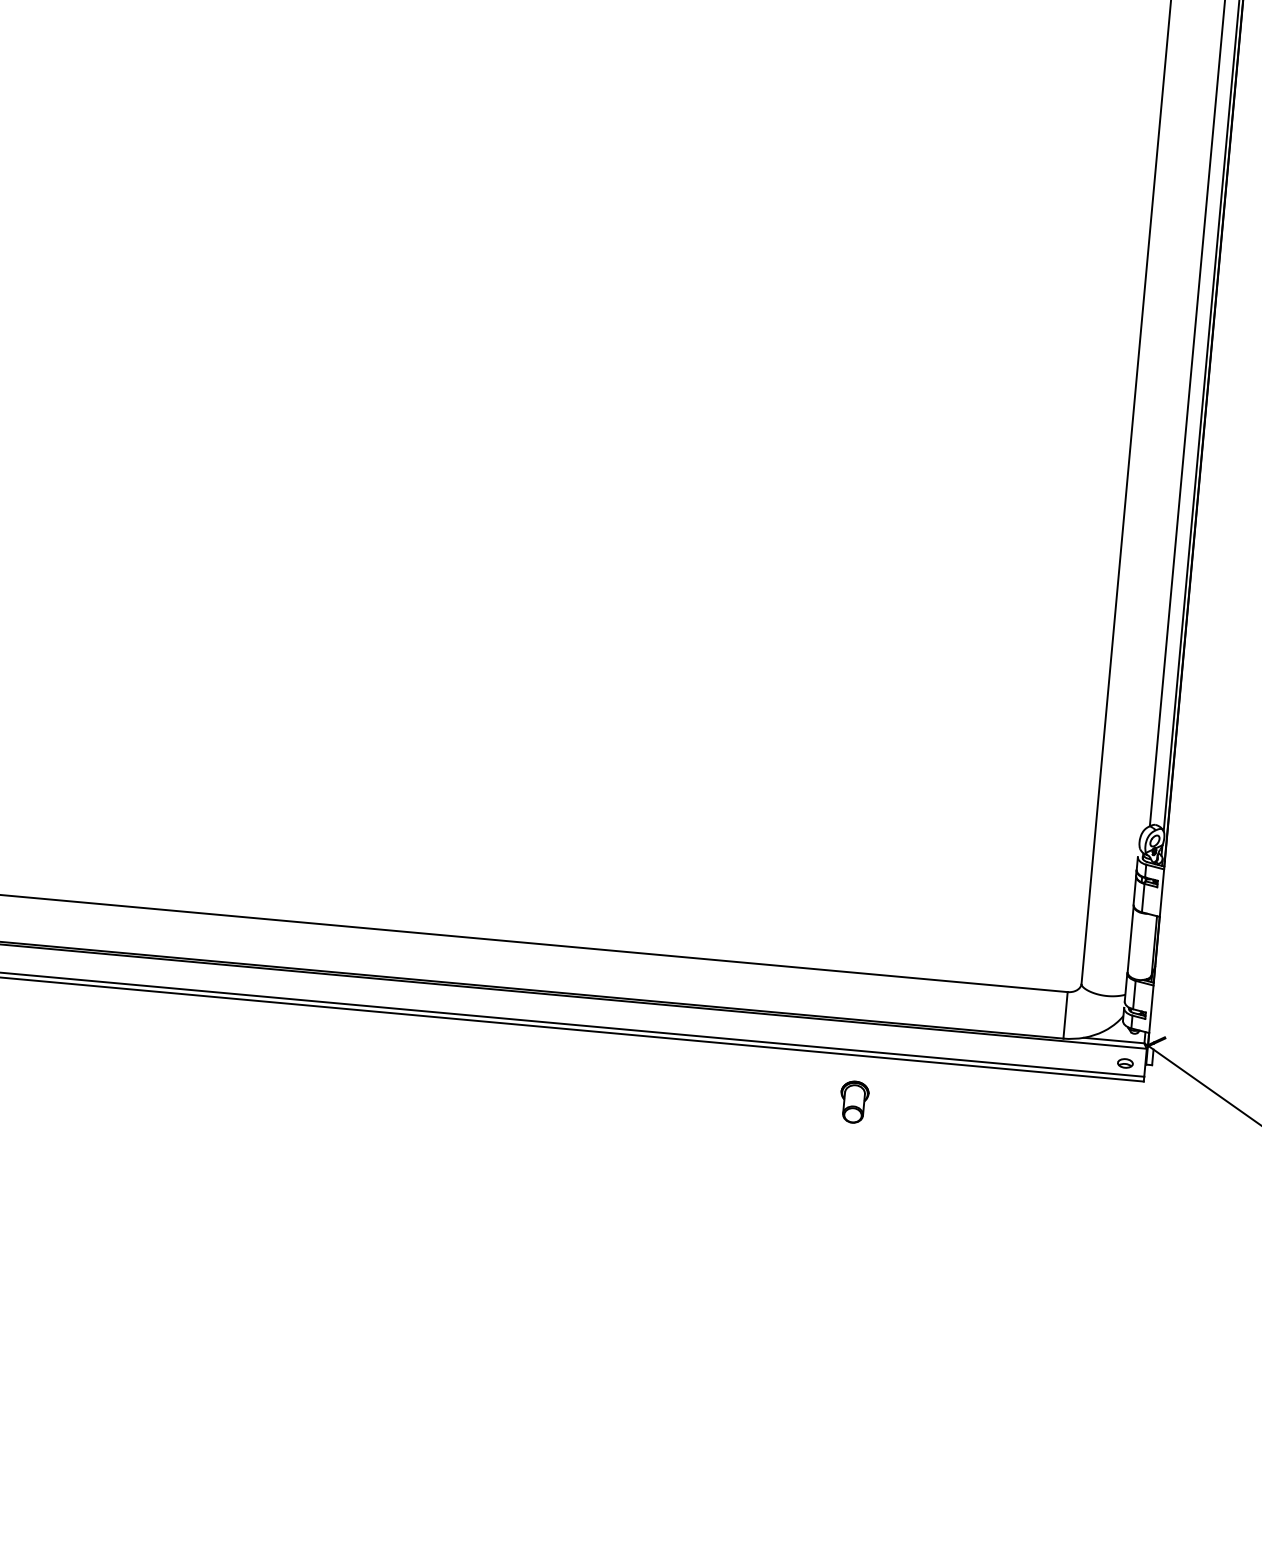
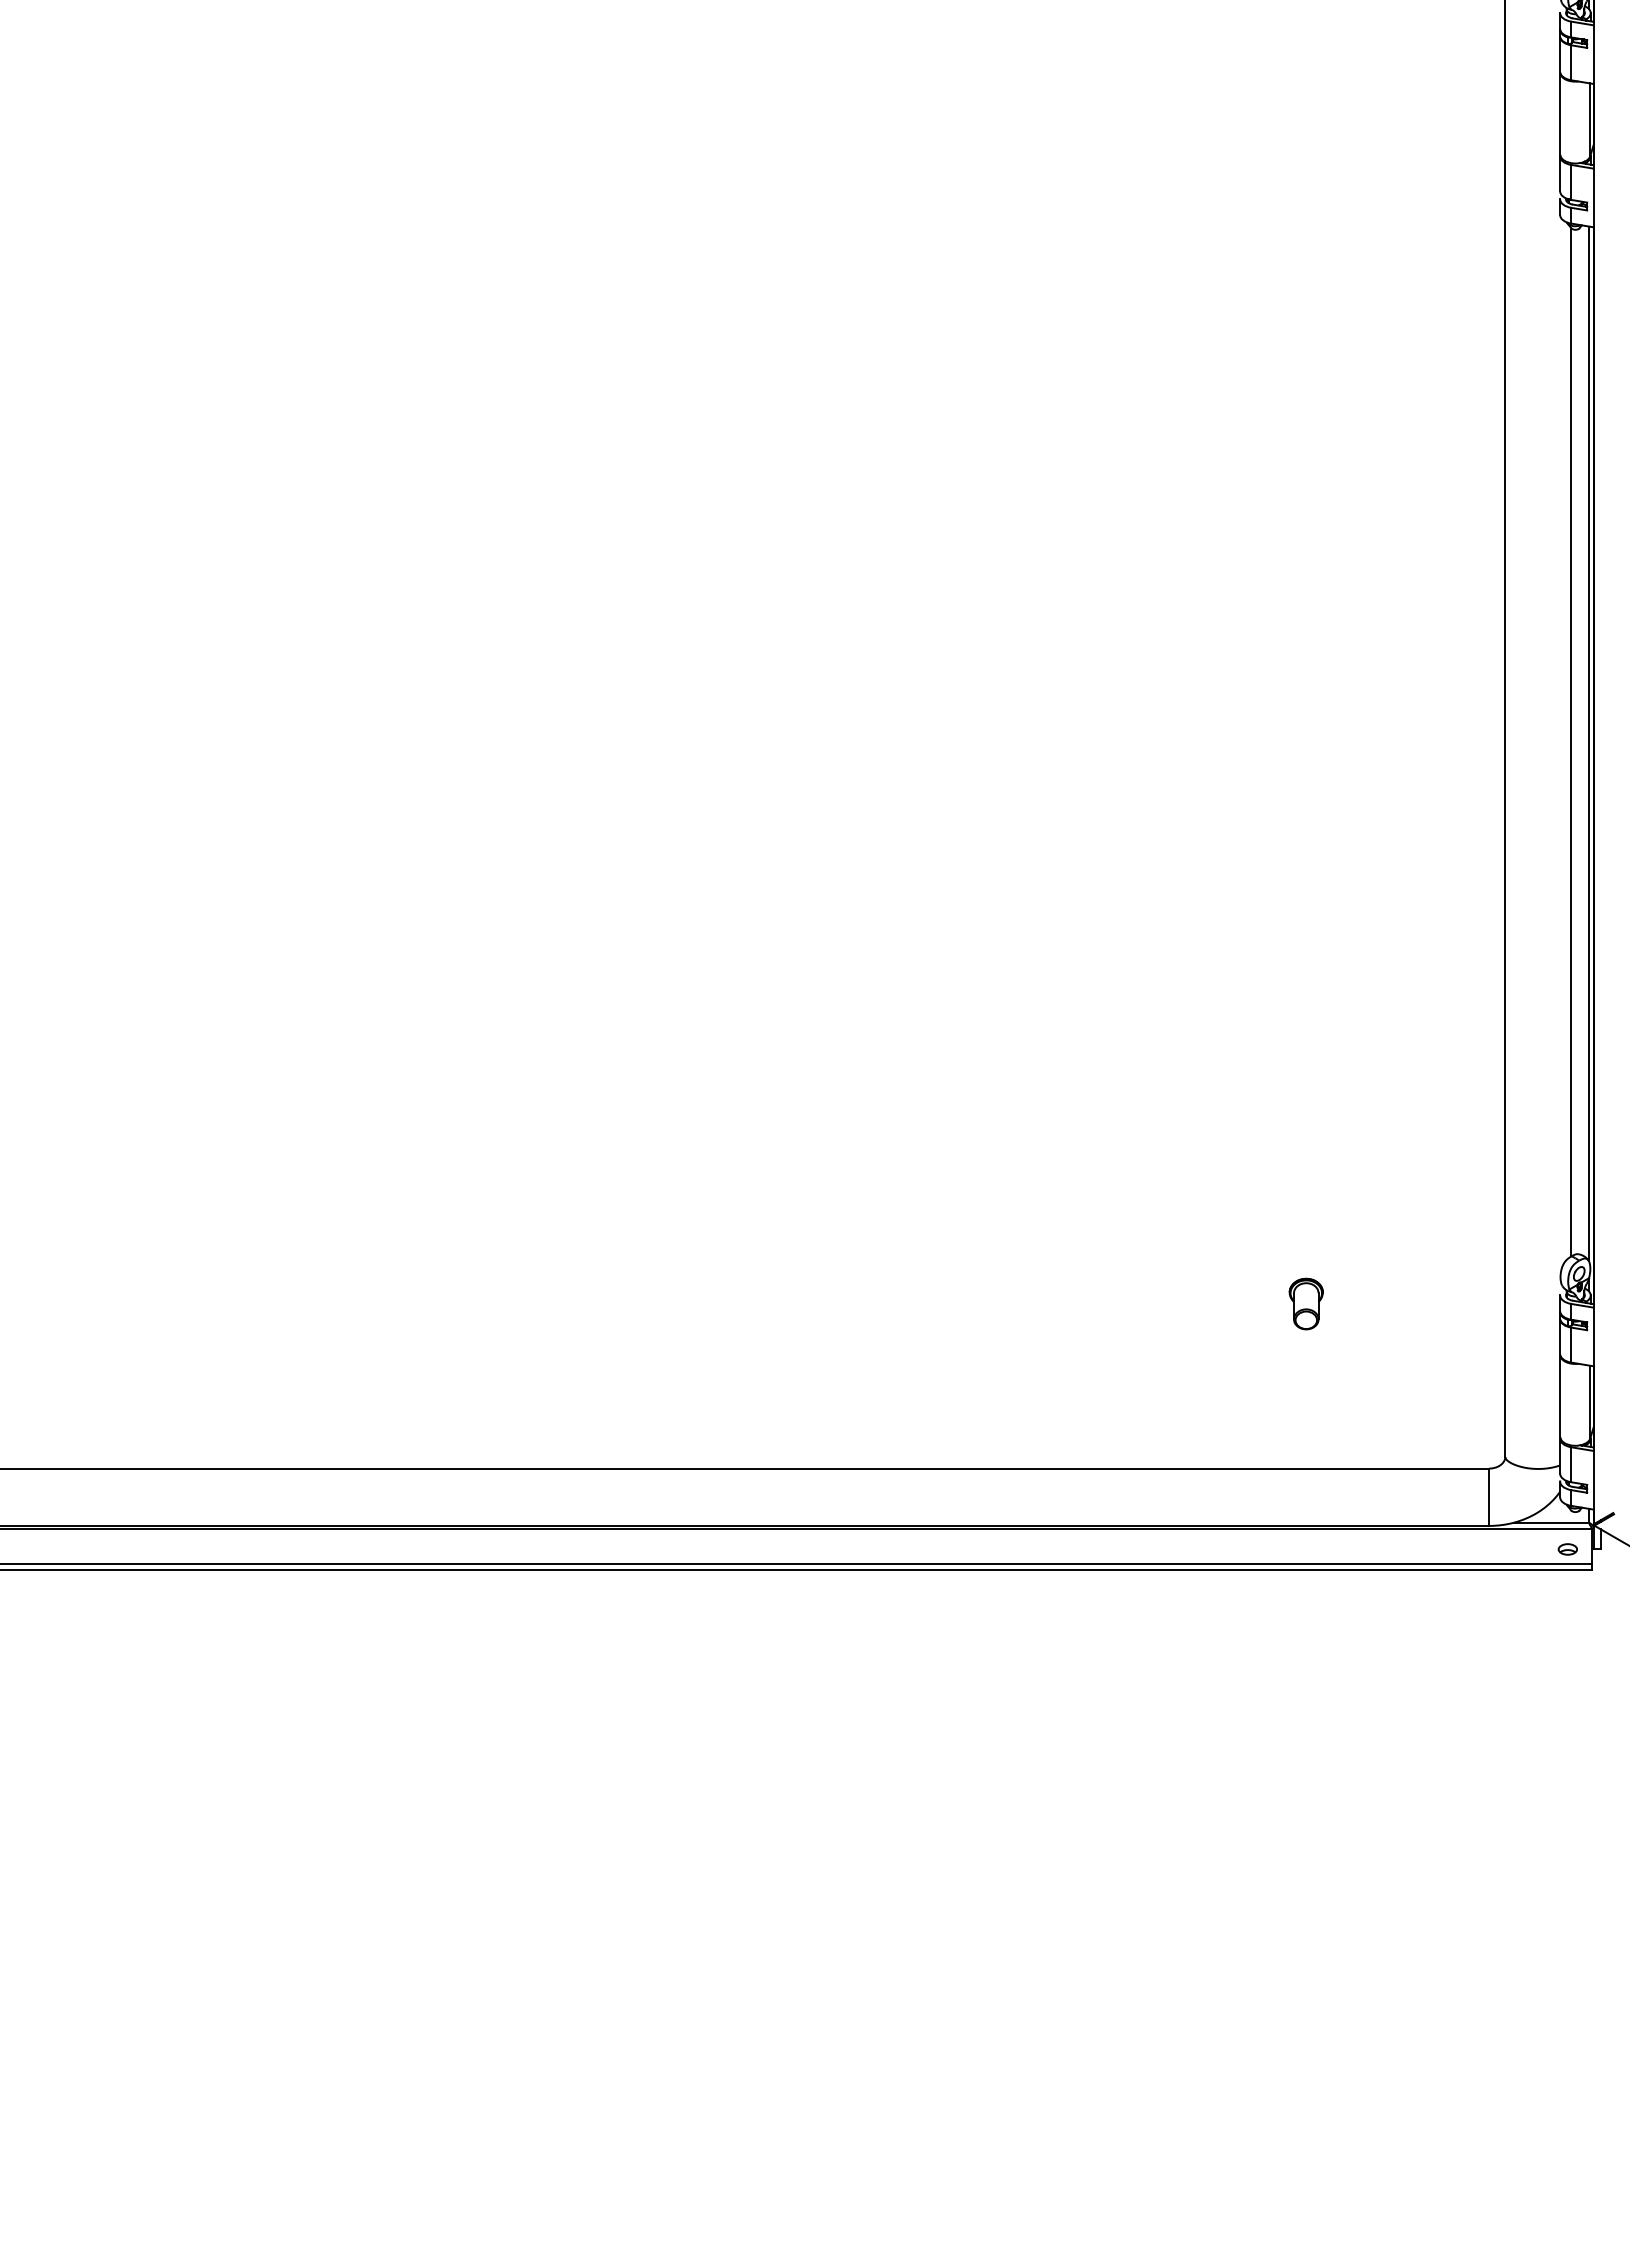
part: (853, 1101) -> (1305, 1303), moved

